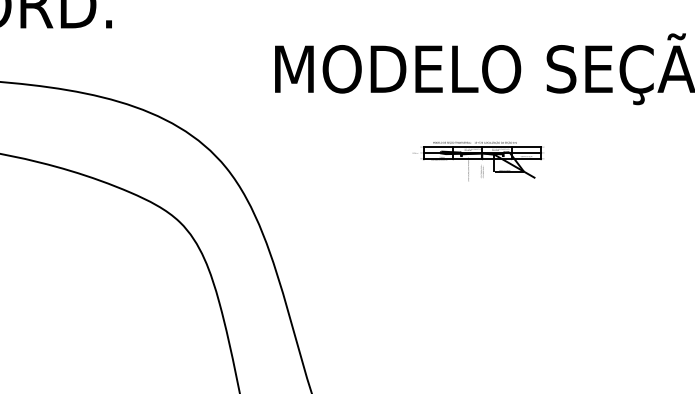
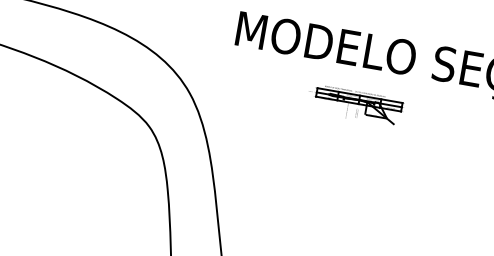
part: (478, 161) -> (355, 105), moved

